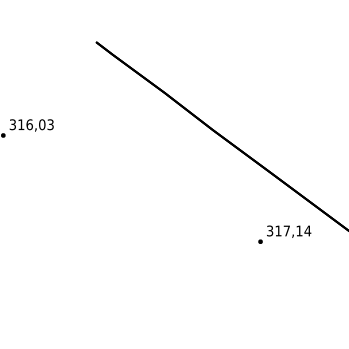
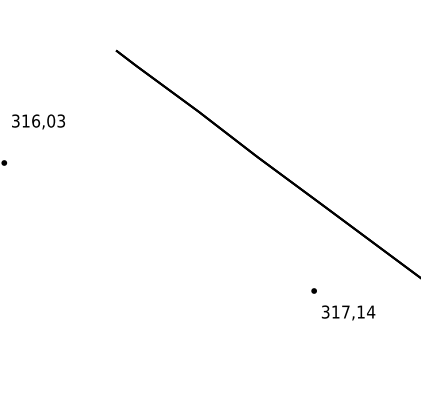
text: (31, 125) -> (38, 121), moved
text: (289, 231) -> (348, 312), moved

